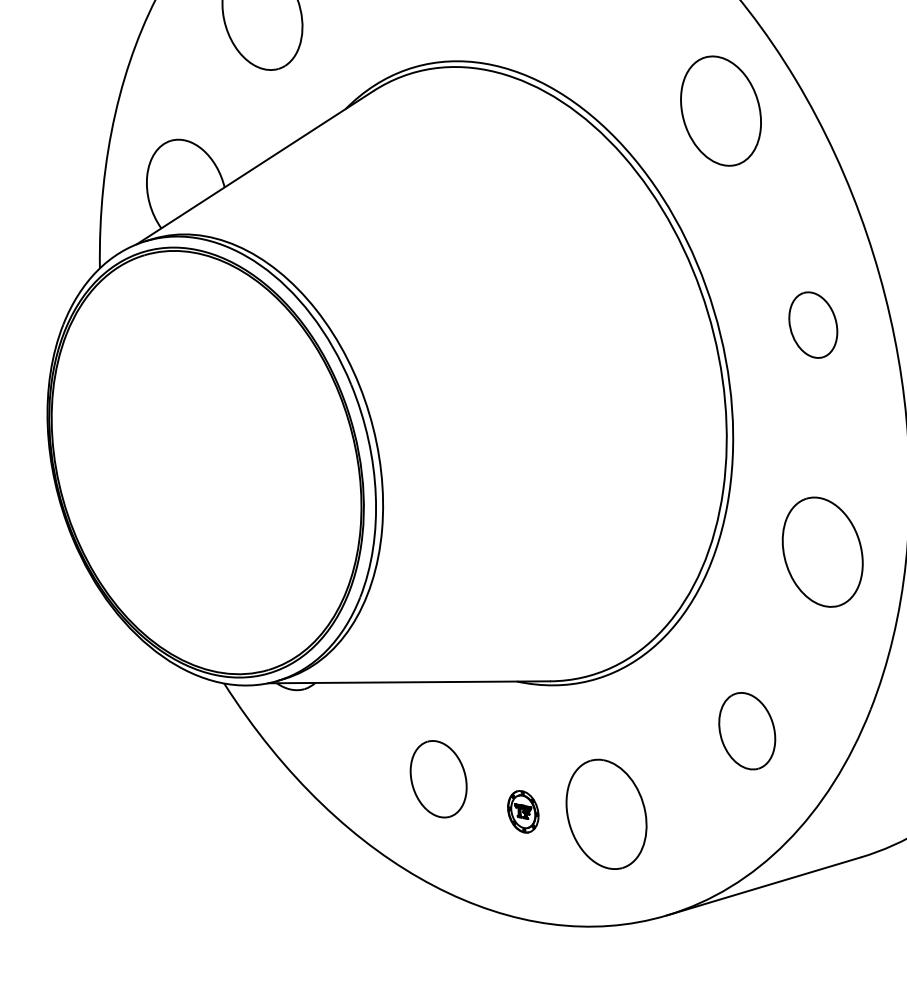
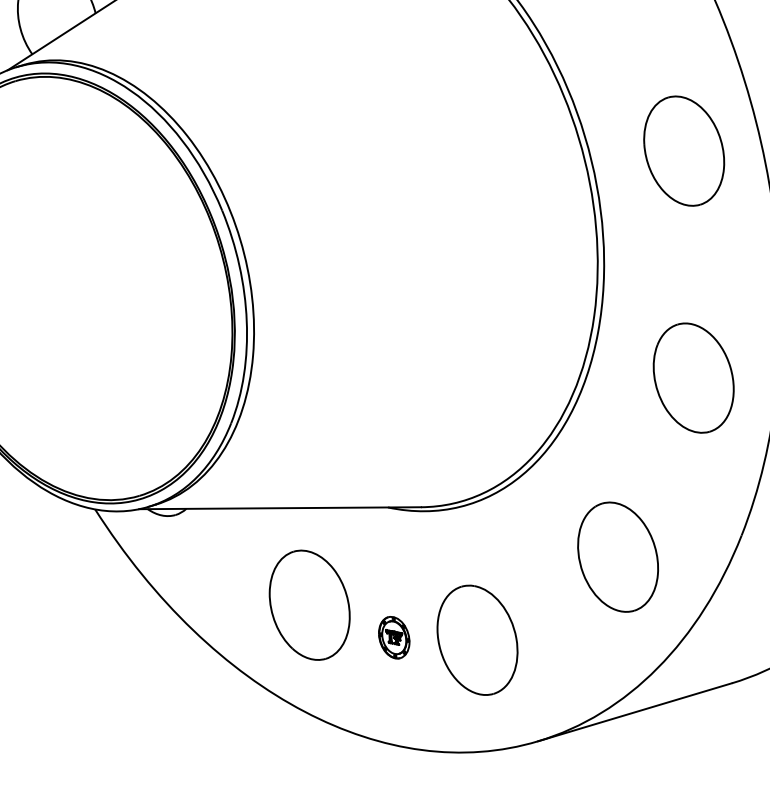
part: (813, 324) -> (684, 150), size x1.67
part: (747, 730) -> (618, 556), size x1.43
part: (438, 778) -> (309, 604), size x1.43

